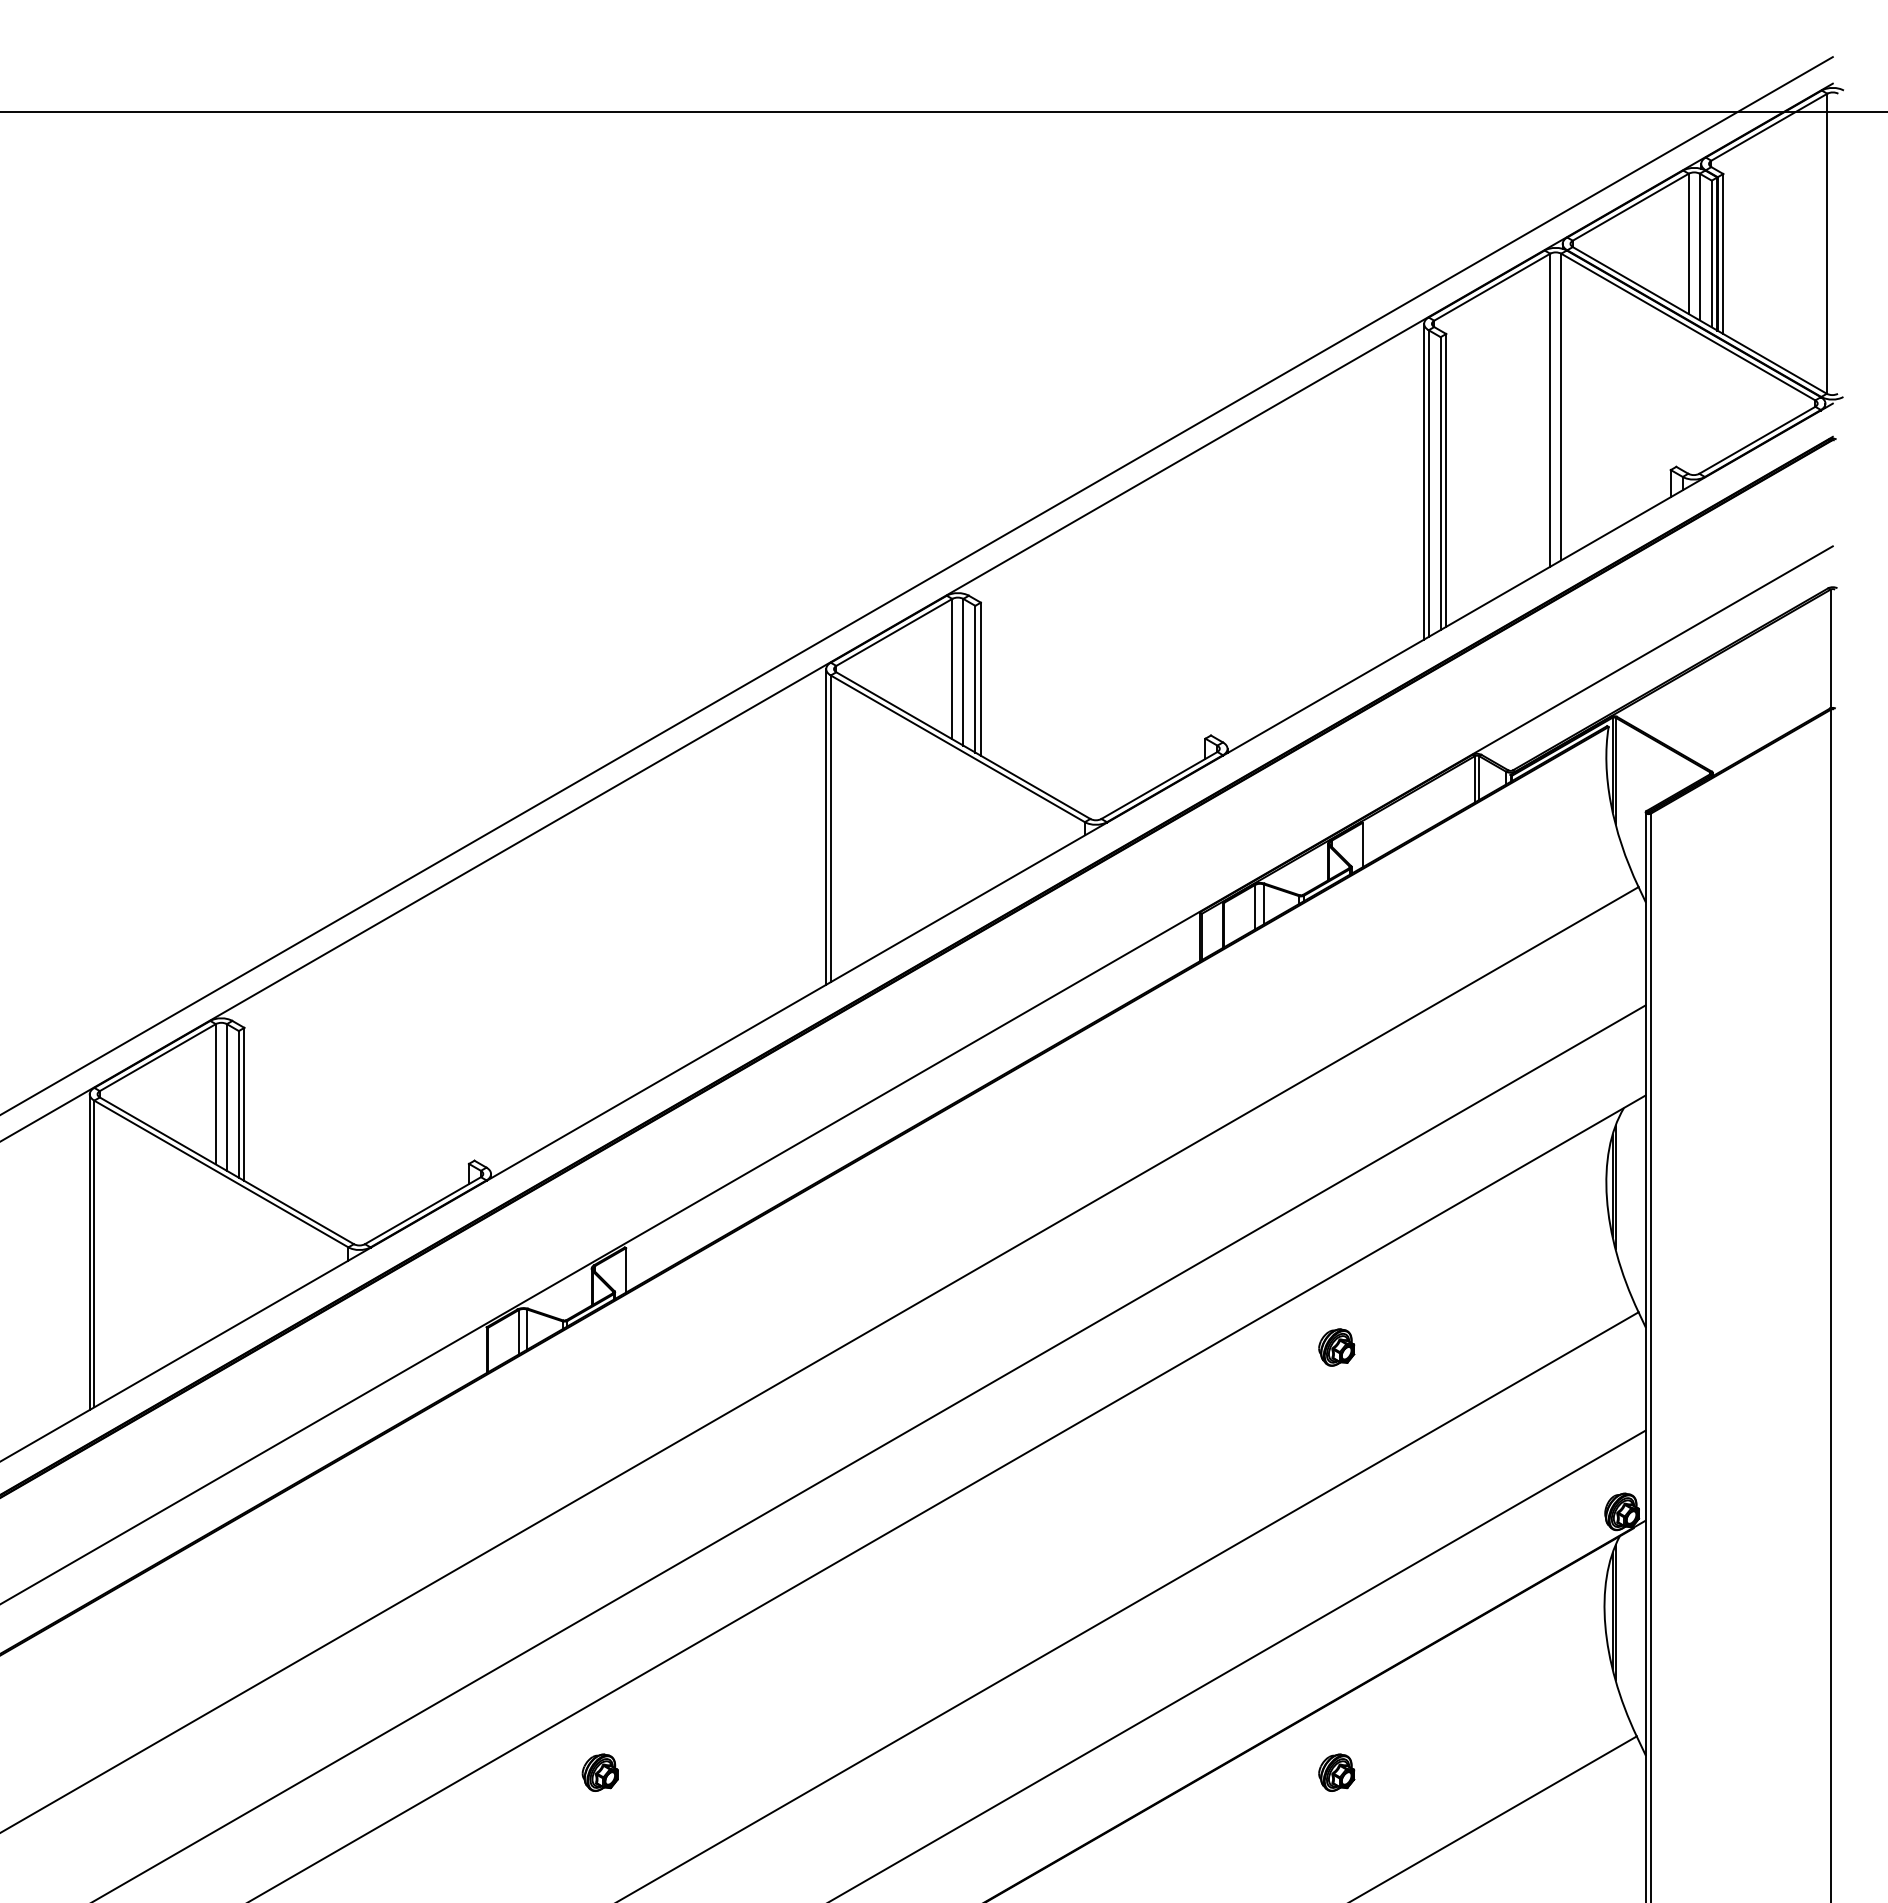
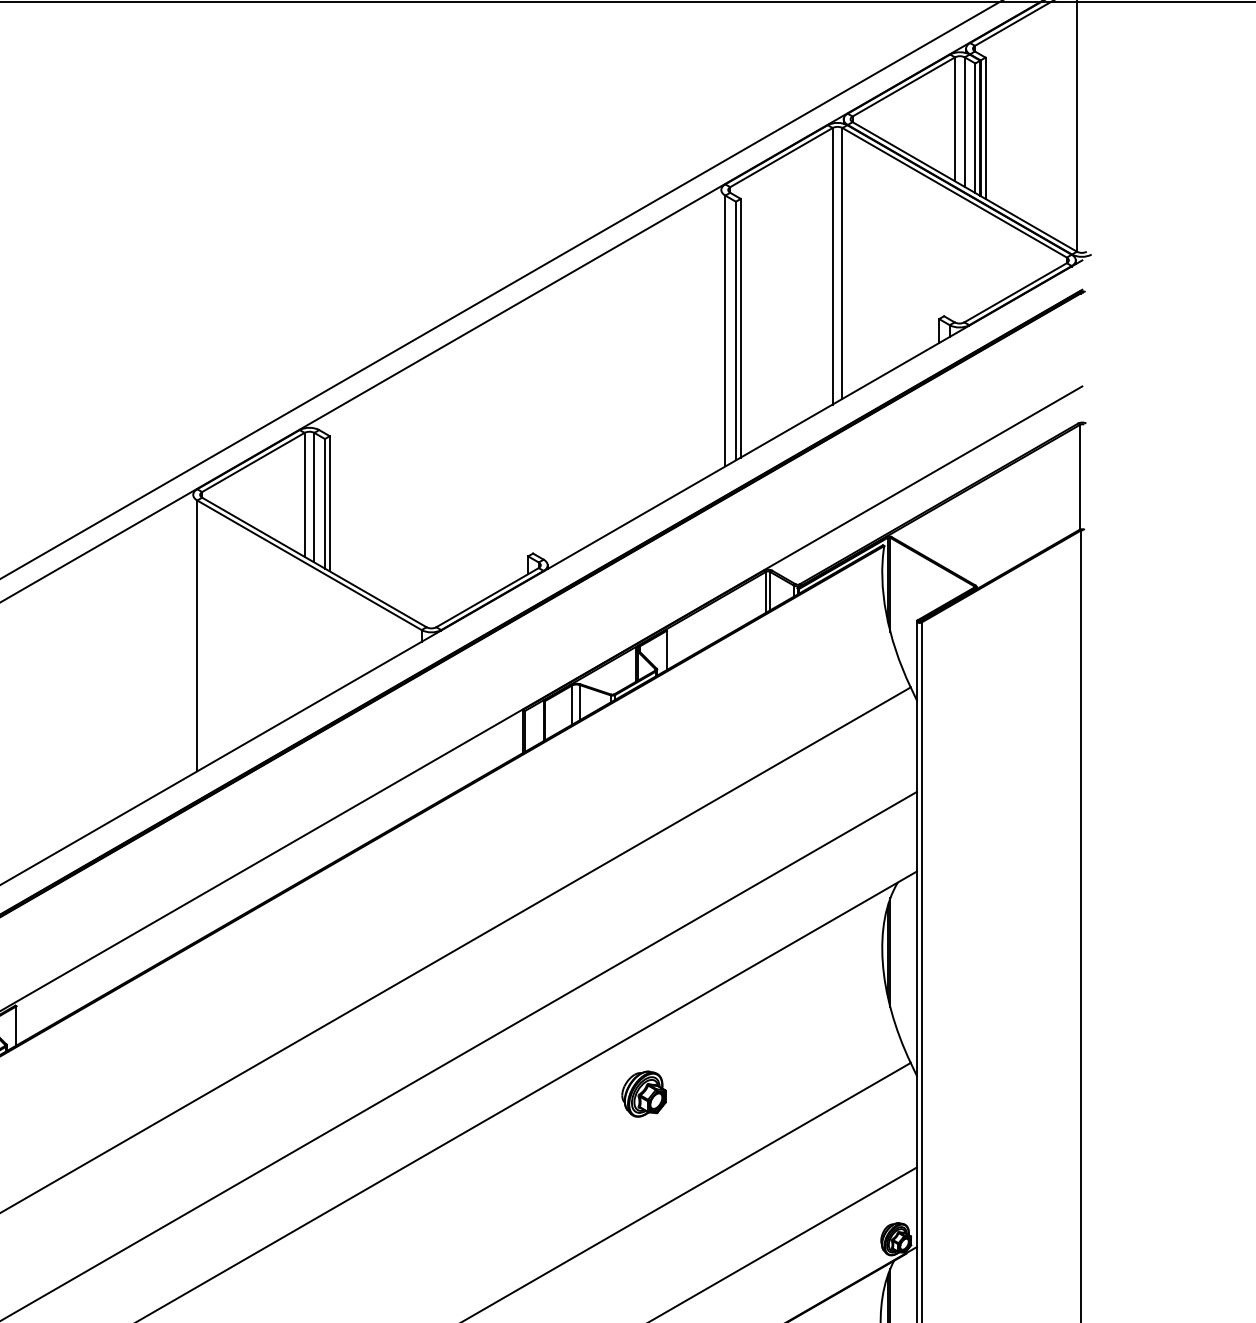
line: (1424, 481) -> (721, 329), removed
line: (826, 826) -> (193, 633), removed
part: (1336, 1347) -> (643, 1094), size x1.4

